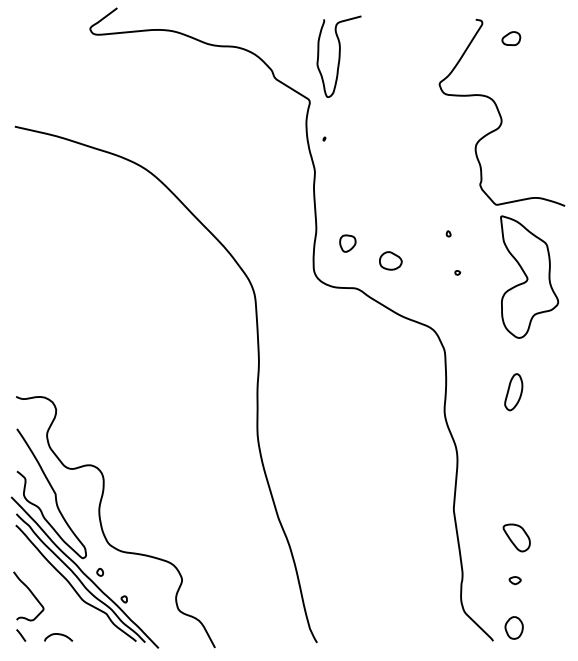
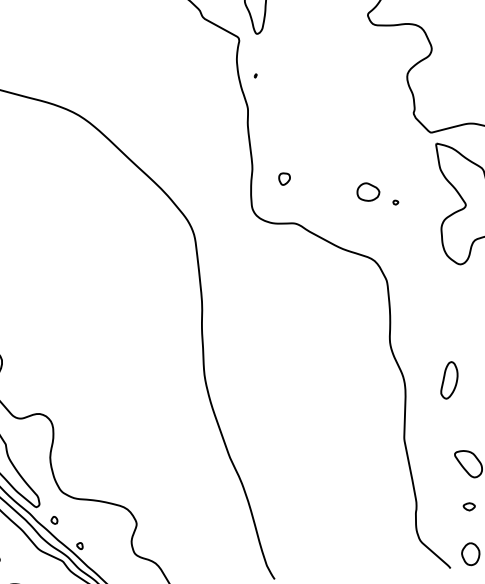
part: (448, 233) -> (384, 163), removed
part: (347, 243) -> (284, 179), size x0.7
part: (390, 260) -> (368, 191), moved
part: (513, 392) -> (449, 380), moved

